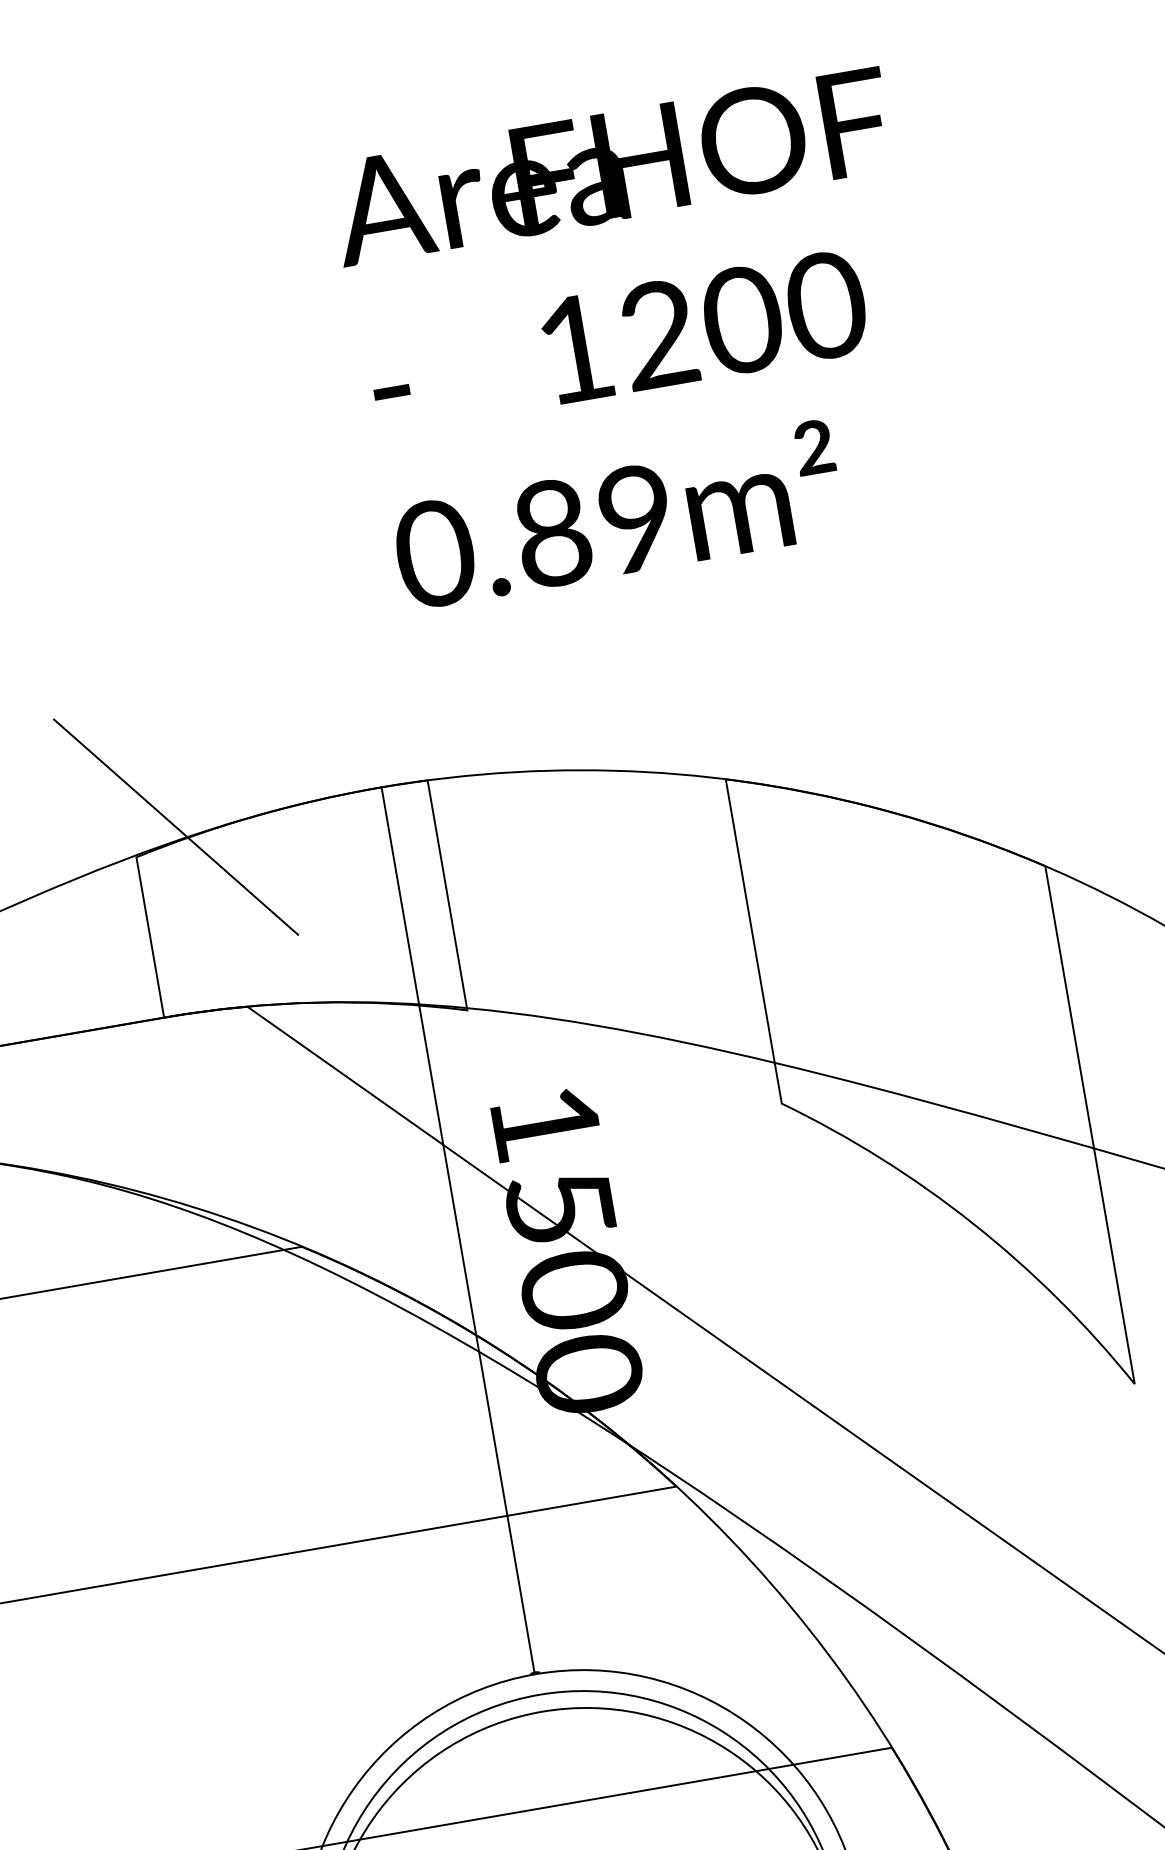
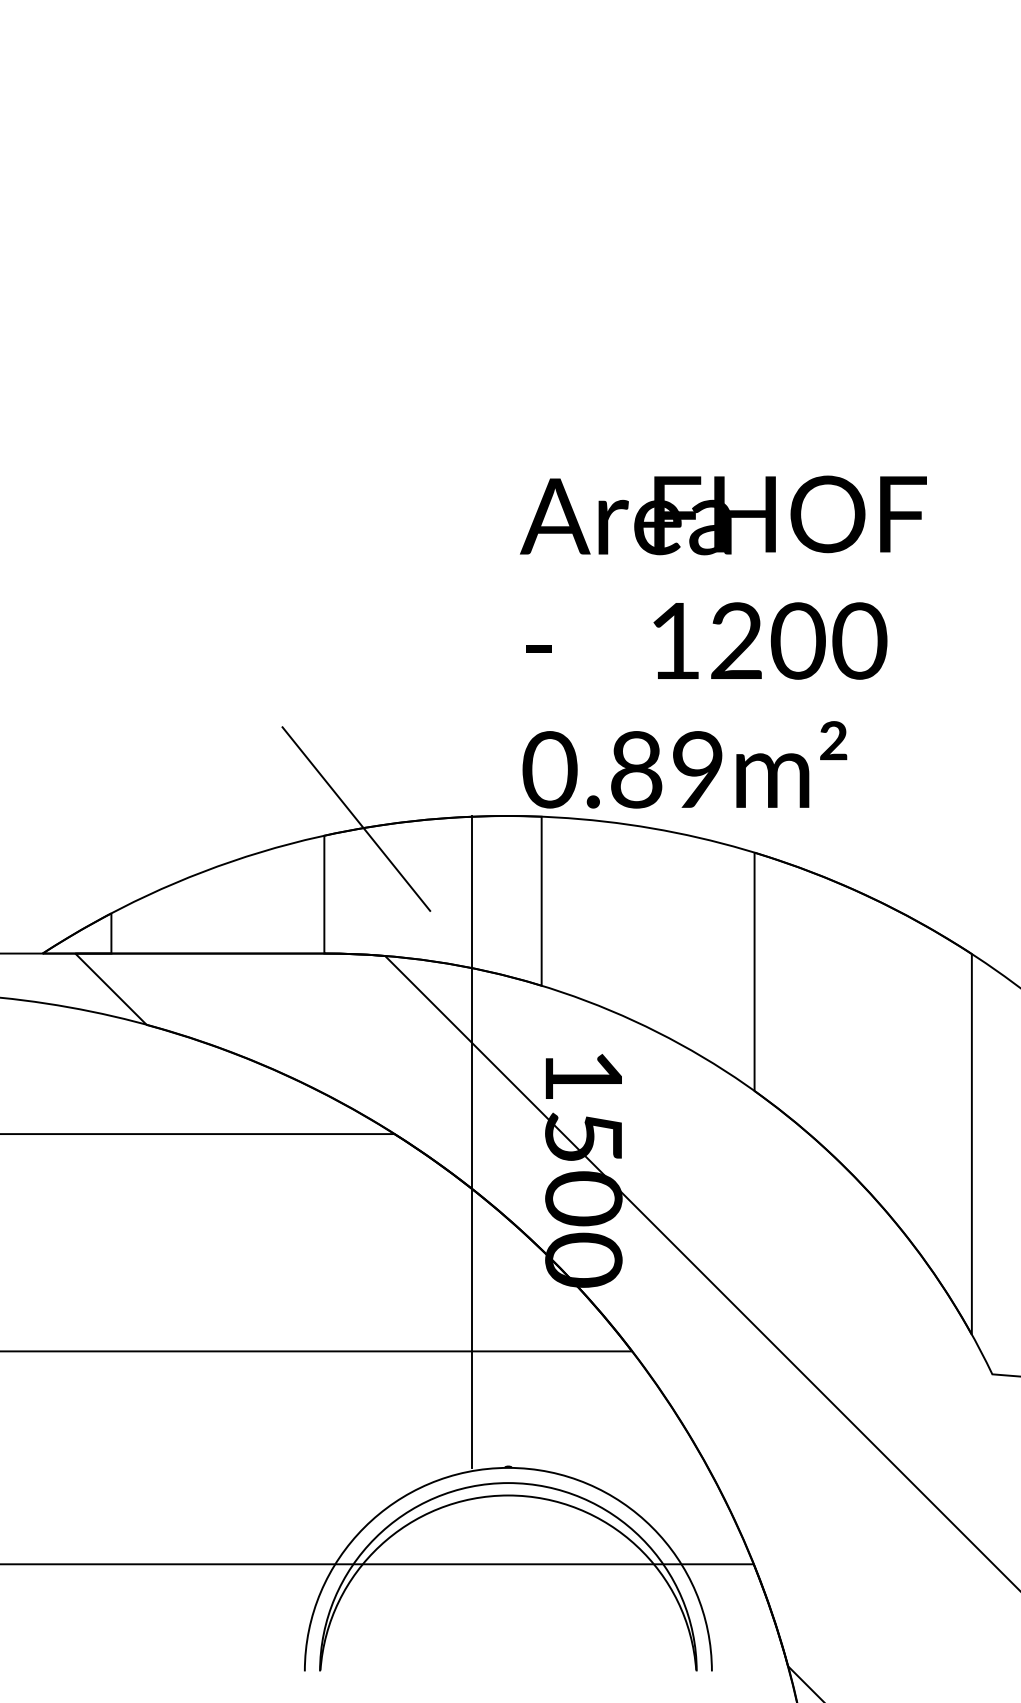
text: (641, 338) -> (723, 641), moved
line: (457, 1230) -> (471, 1141), moved

